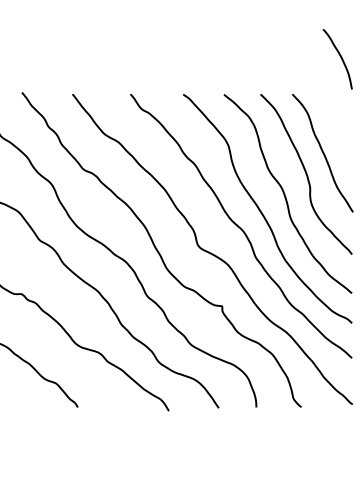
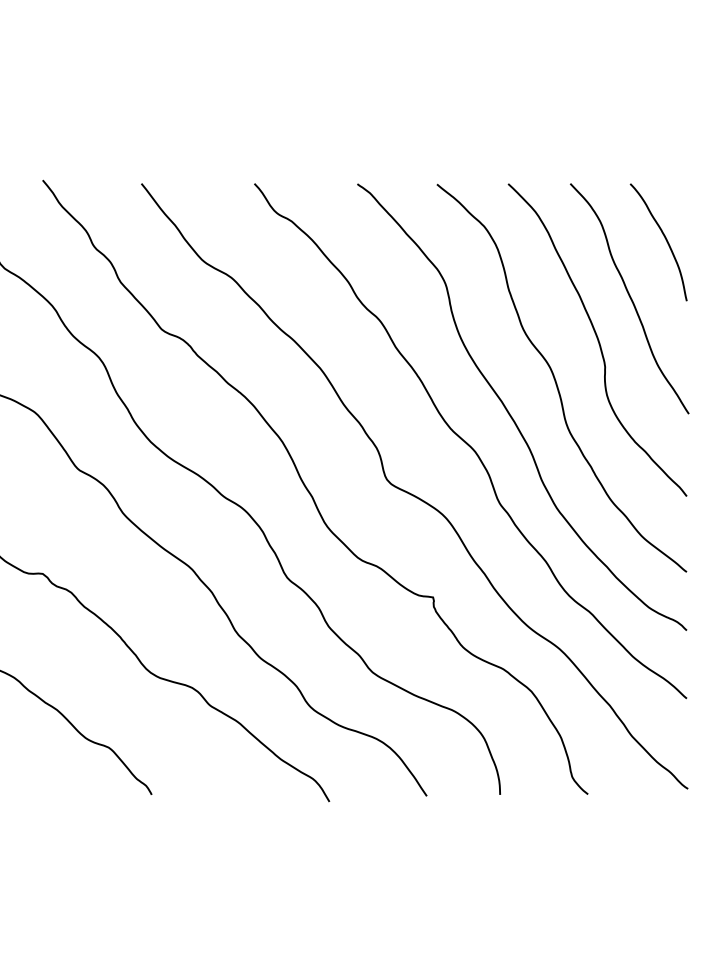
curve: (340, 58) -> (664, 240), moved

